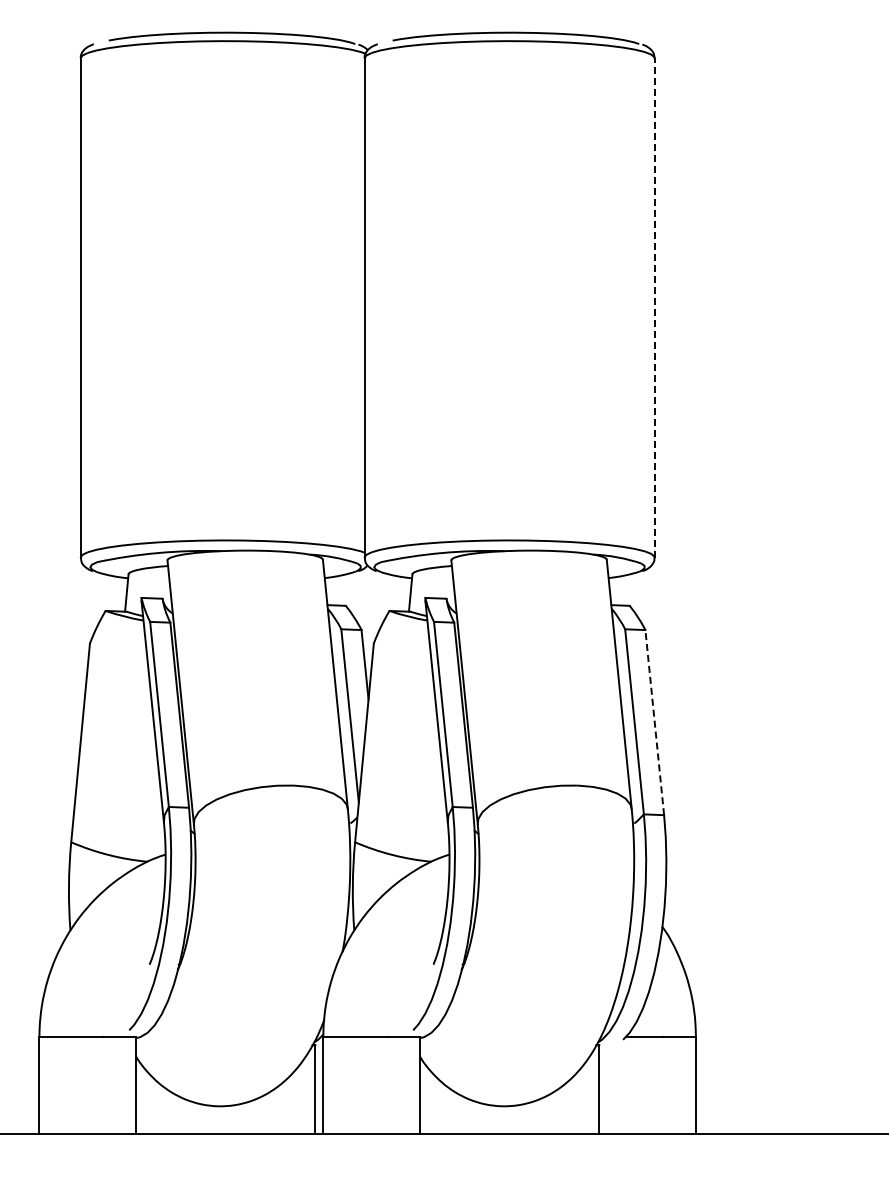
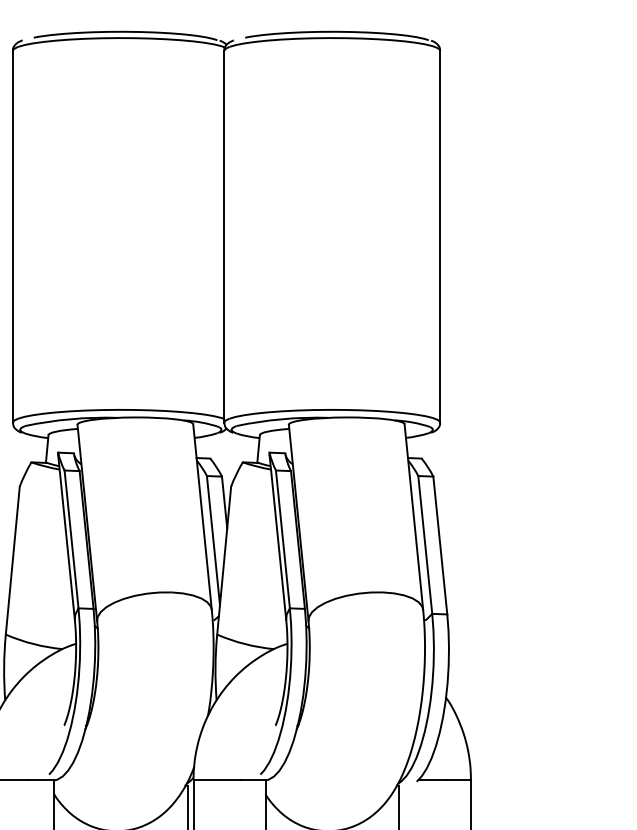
line: (654, 307) -> (440, 236), dashed -> solid
line: (654, 722) -> (440, 545), dashed -> solid

